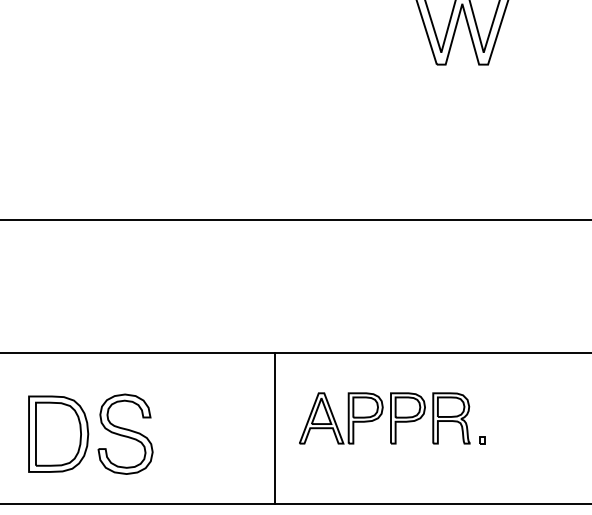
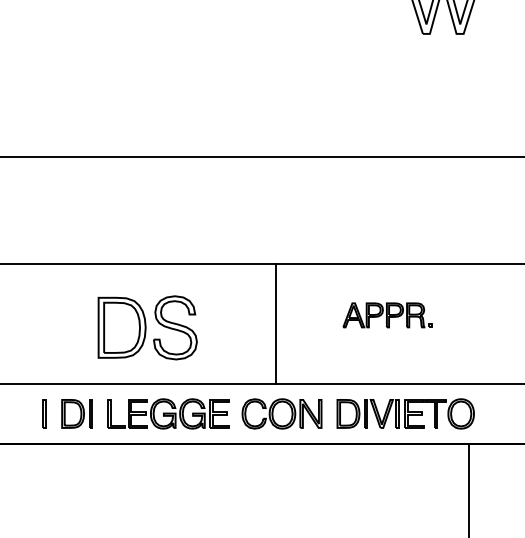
part: (392, 418) -> (387, 315), size x0.6
line: (275, 428) -> (276, 323), moved

